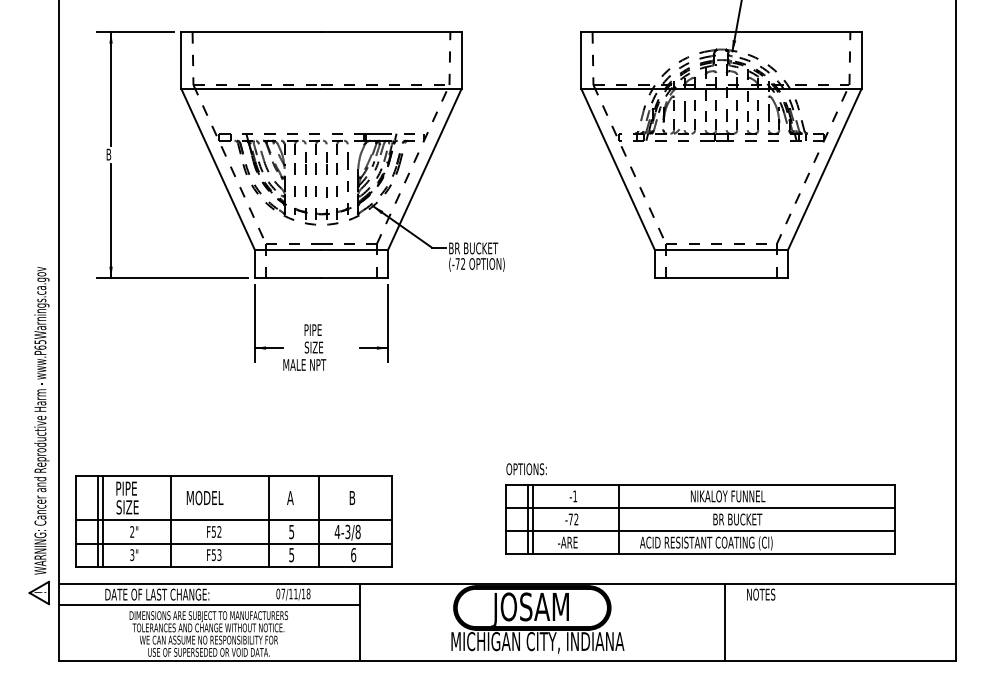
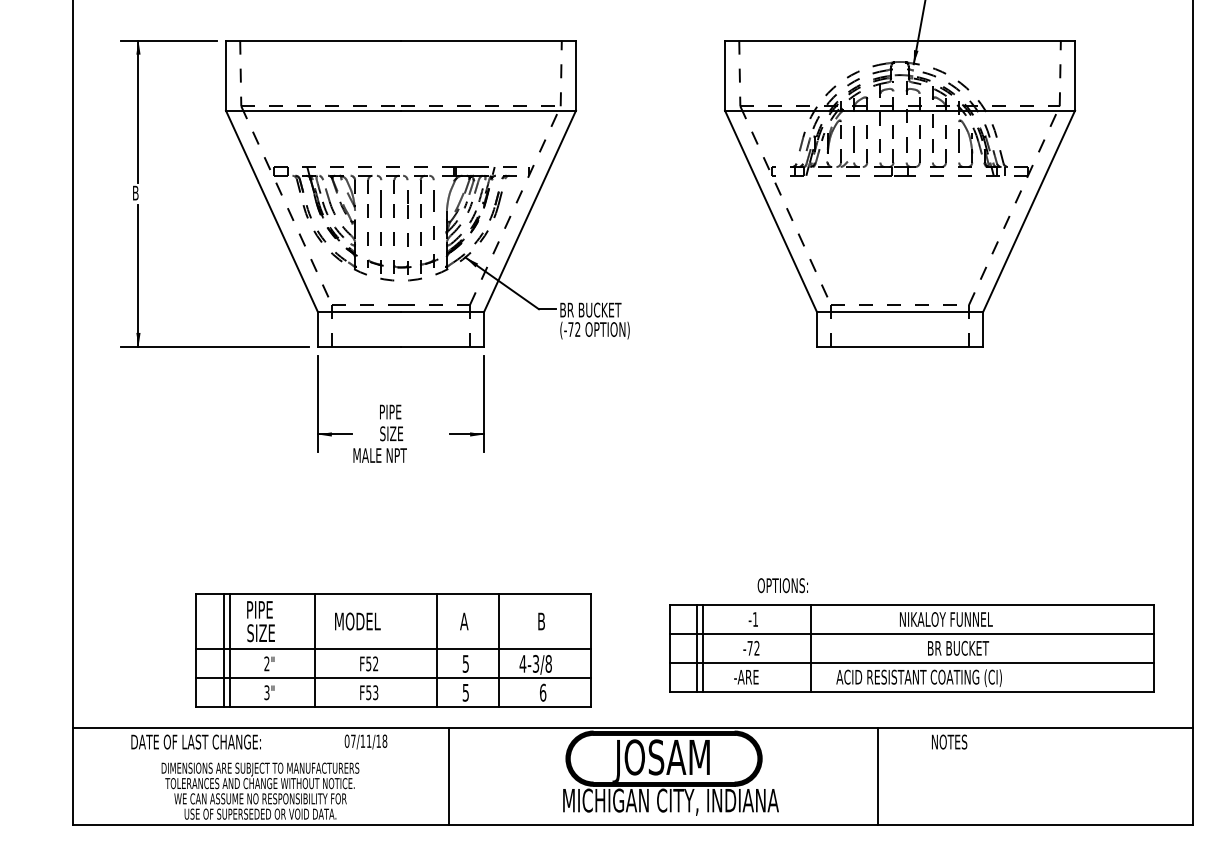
part: (38, 435) -> (48, 543), removed
text: (526, 469) -> (782, 585), moved
part: (700, 519) -> (911, 648), moved
part: (233, 521) -> (393, 650), moved
line: (208, 604) -> (260, 754), removed
line: (725, 622) -> (878, 776), moved

